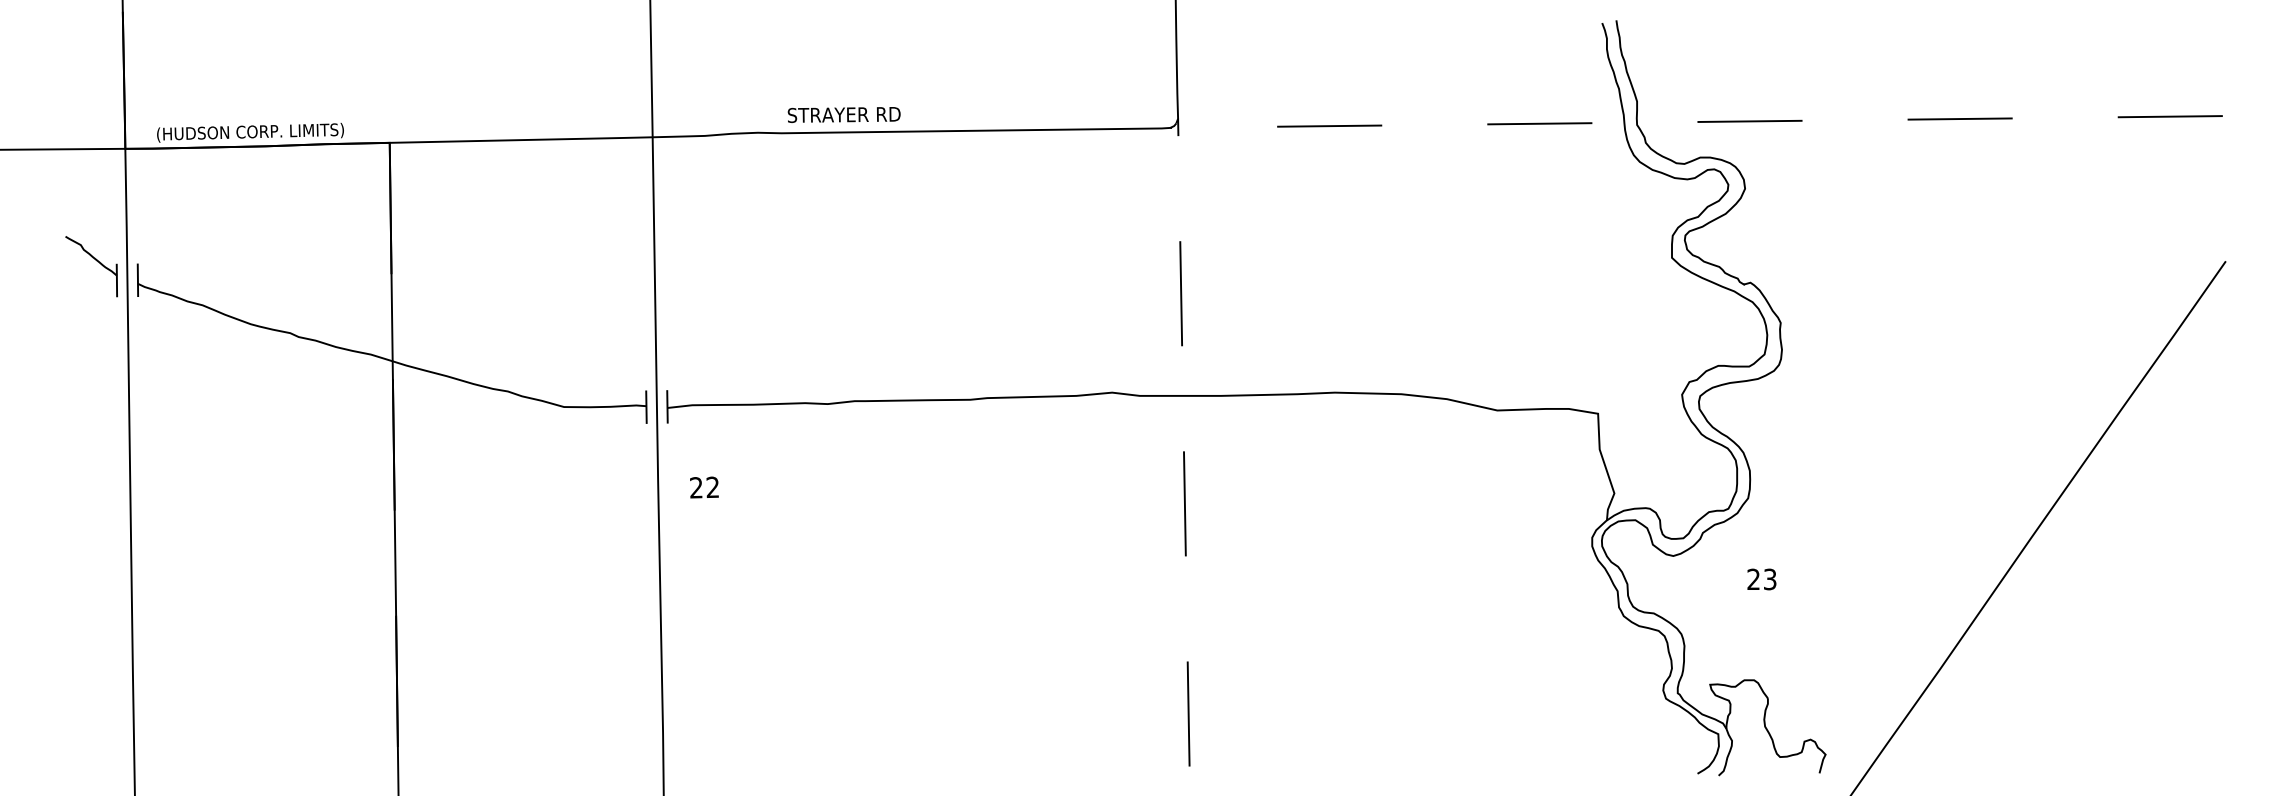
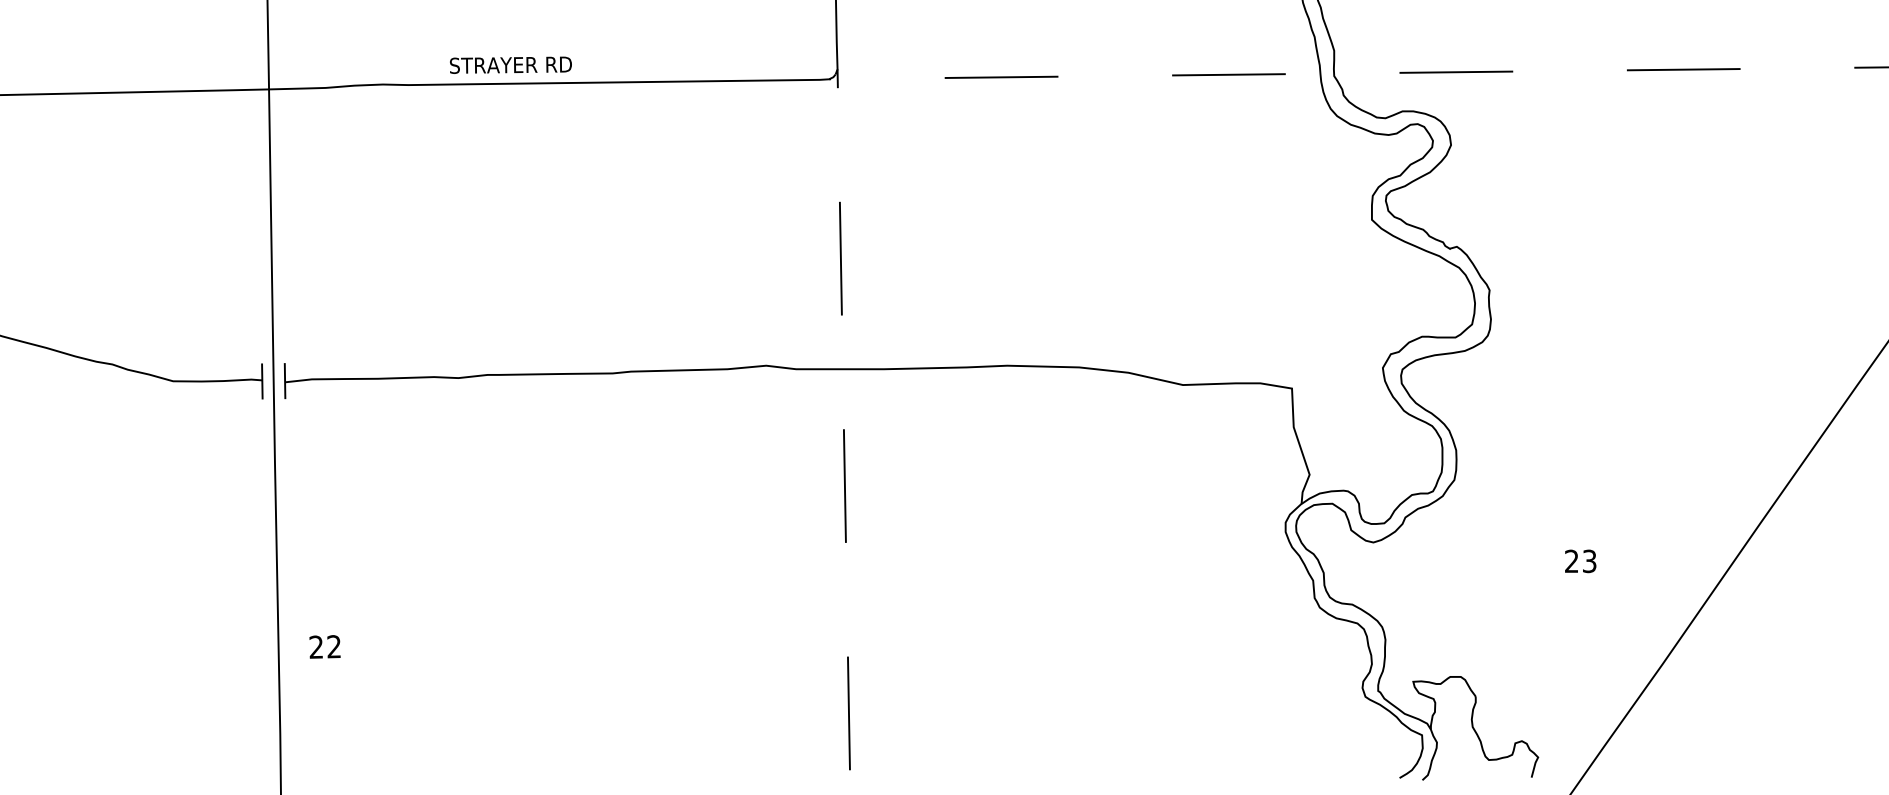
text: (843, 114) -> (510, 64), moved
text: (704, 487) -> (325, 646), moved
text: (1761, 579) -> (1580, 561), moved

